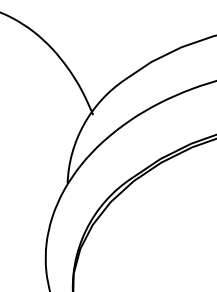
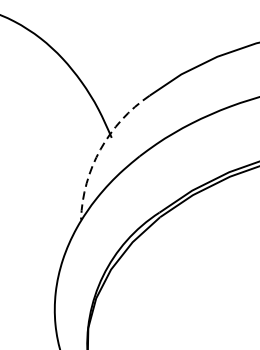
arc: (83, 124) -> (100, 149), solid -> dashed

